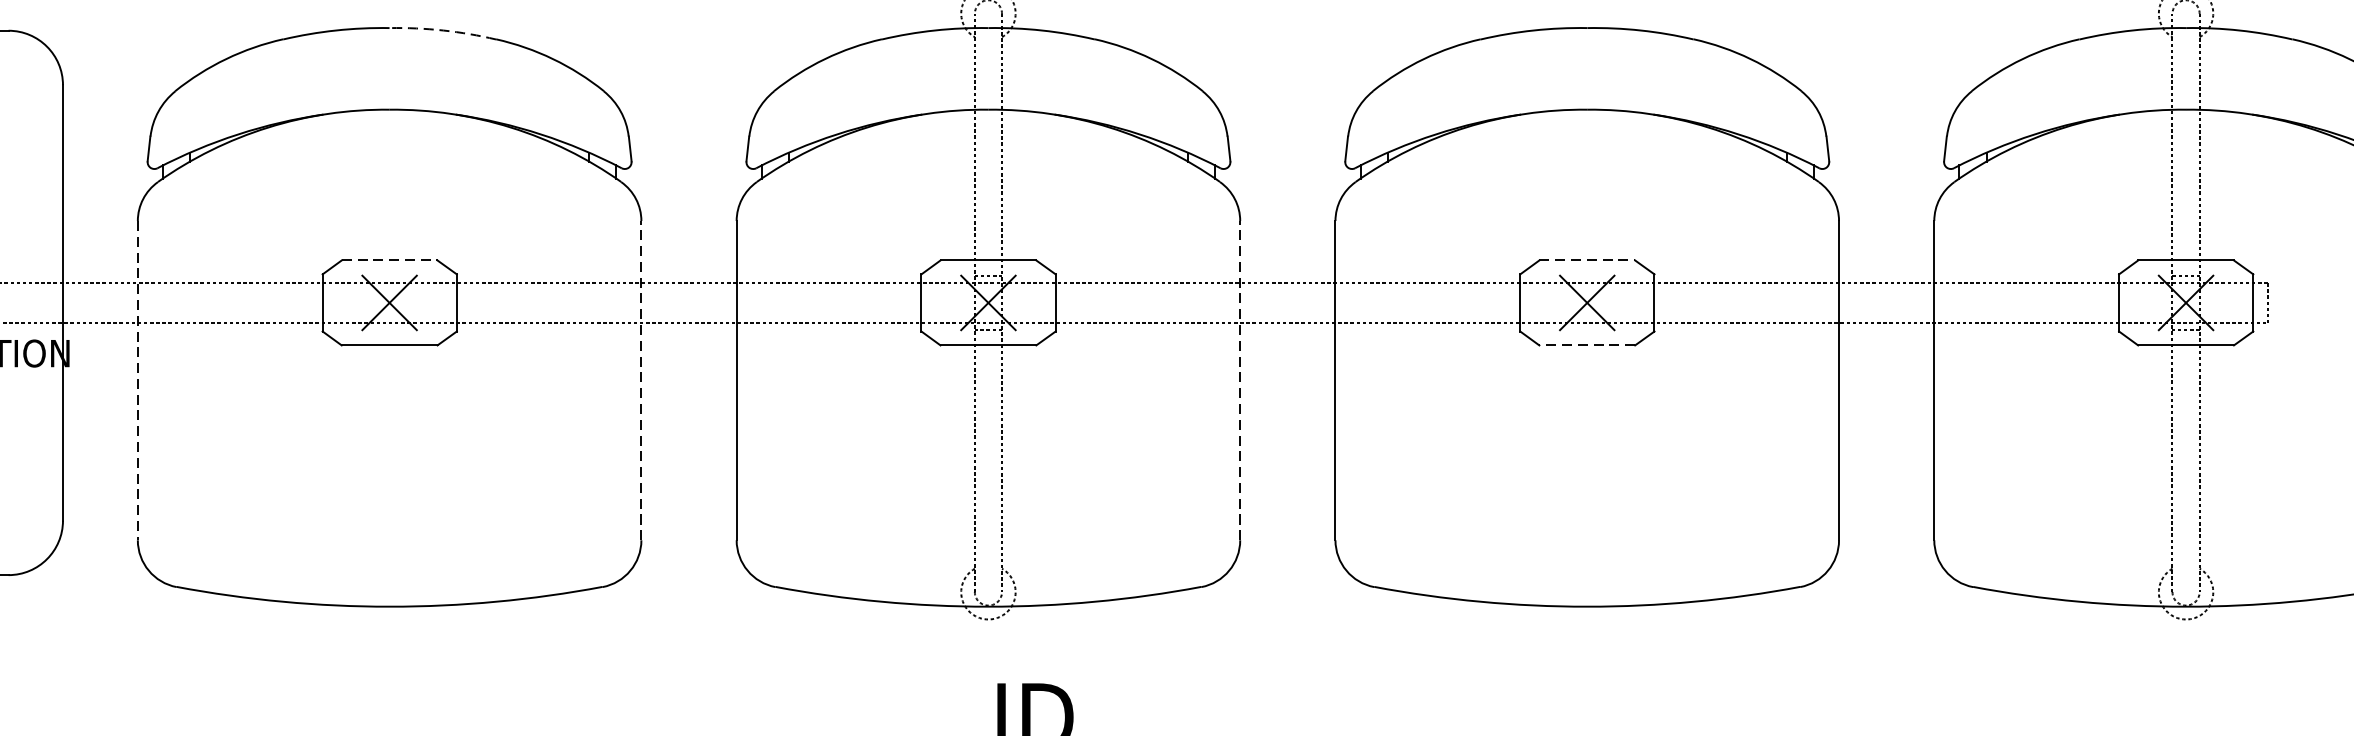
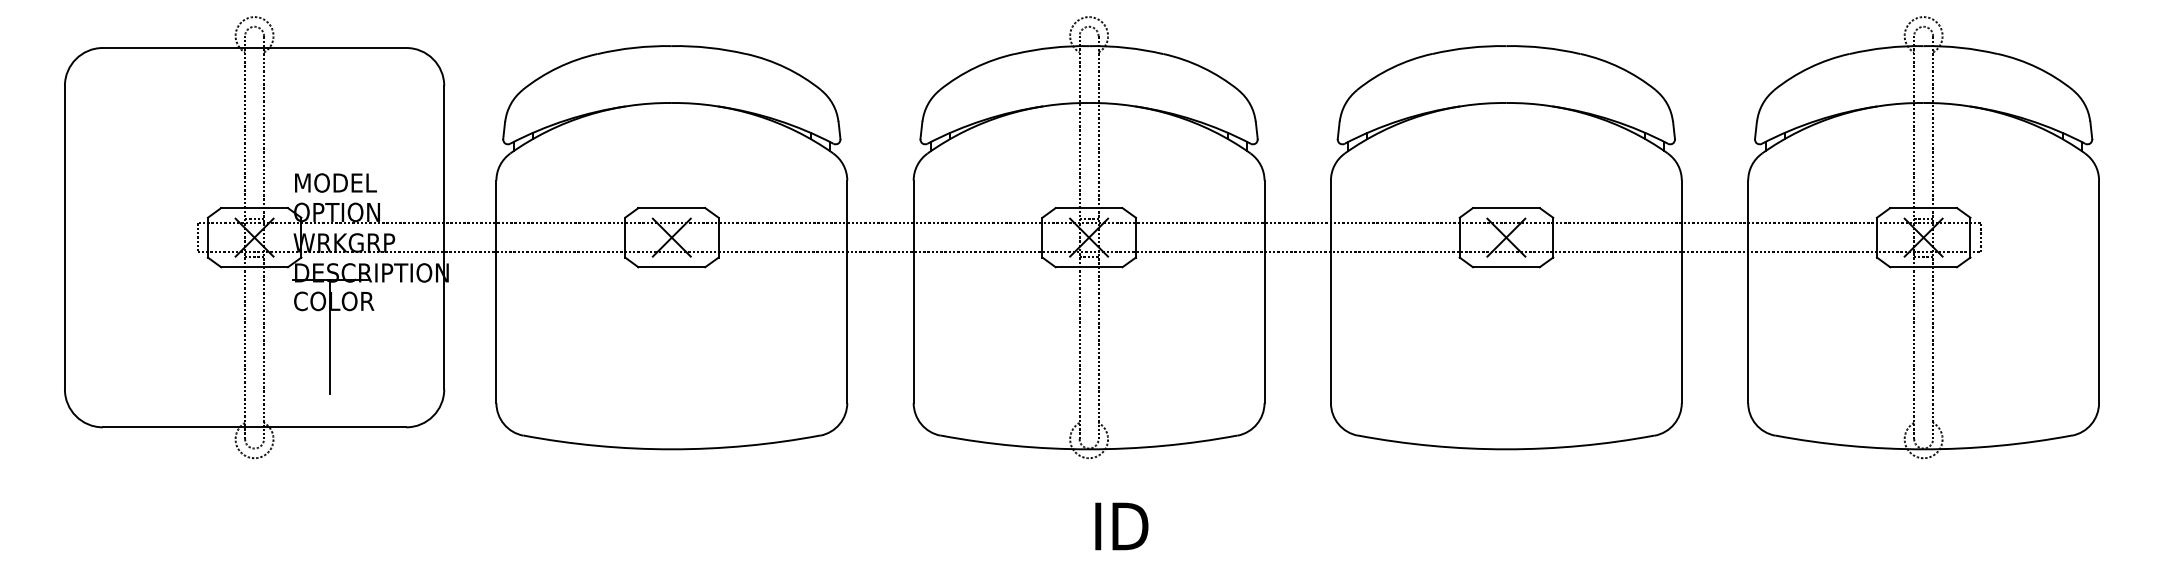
arc: (443, 30) -> (709, 47), dashed -> solid
line: (390, 261) -> (672, 208), dashed -> solid
line: (1587, 261) -> (1506, 208), dashed -> solid
line: (1586, 345) -> (1505, 267), dashed -> solid
line: (641, 380) -> (847, 291), dashed -> solid
line: (1240, 380) -> (1264, 291), dashed -> solid
line: (137, 381) -> (496, 292), dashed -> solid

